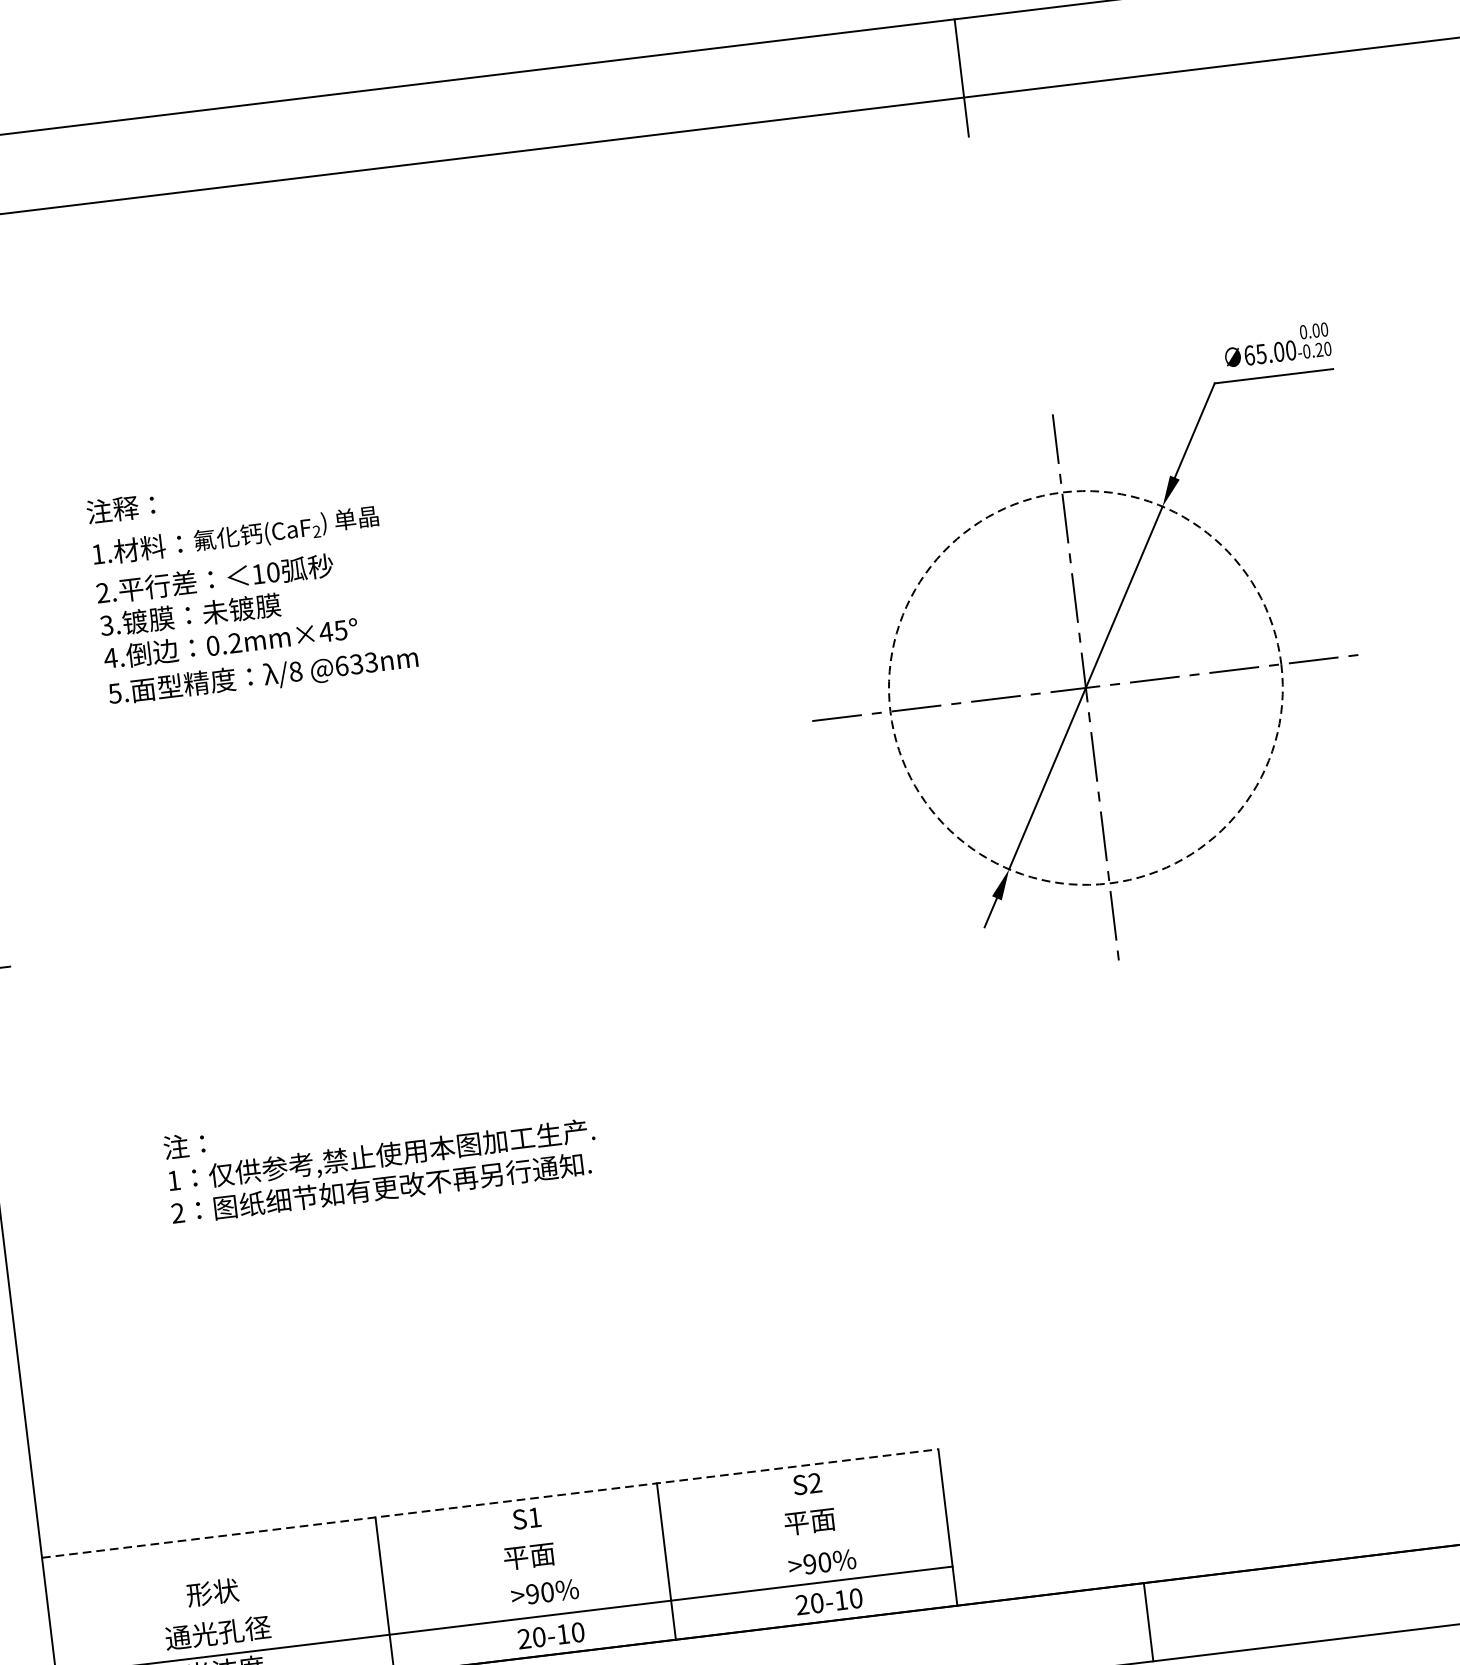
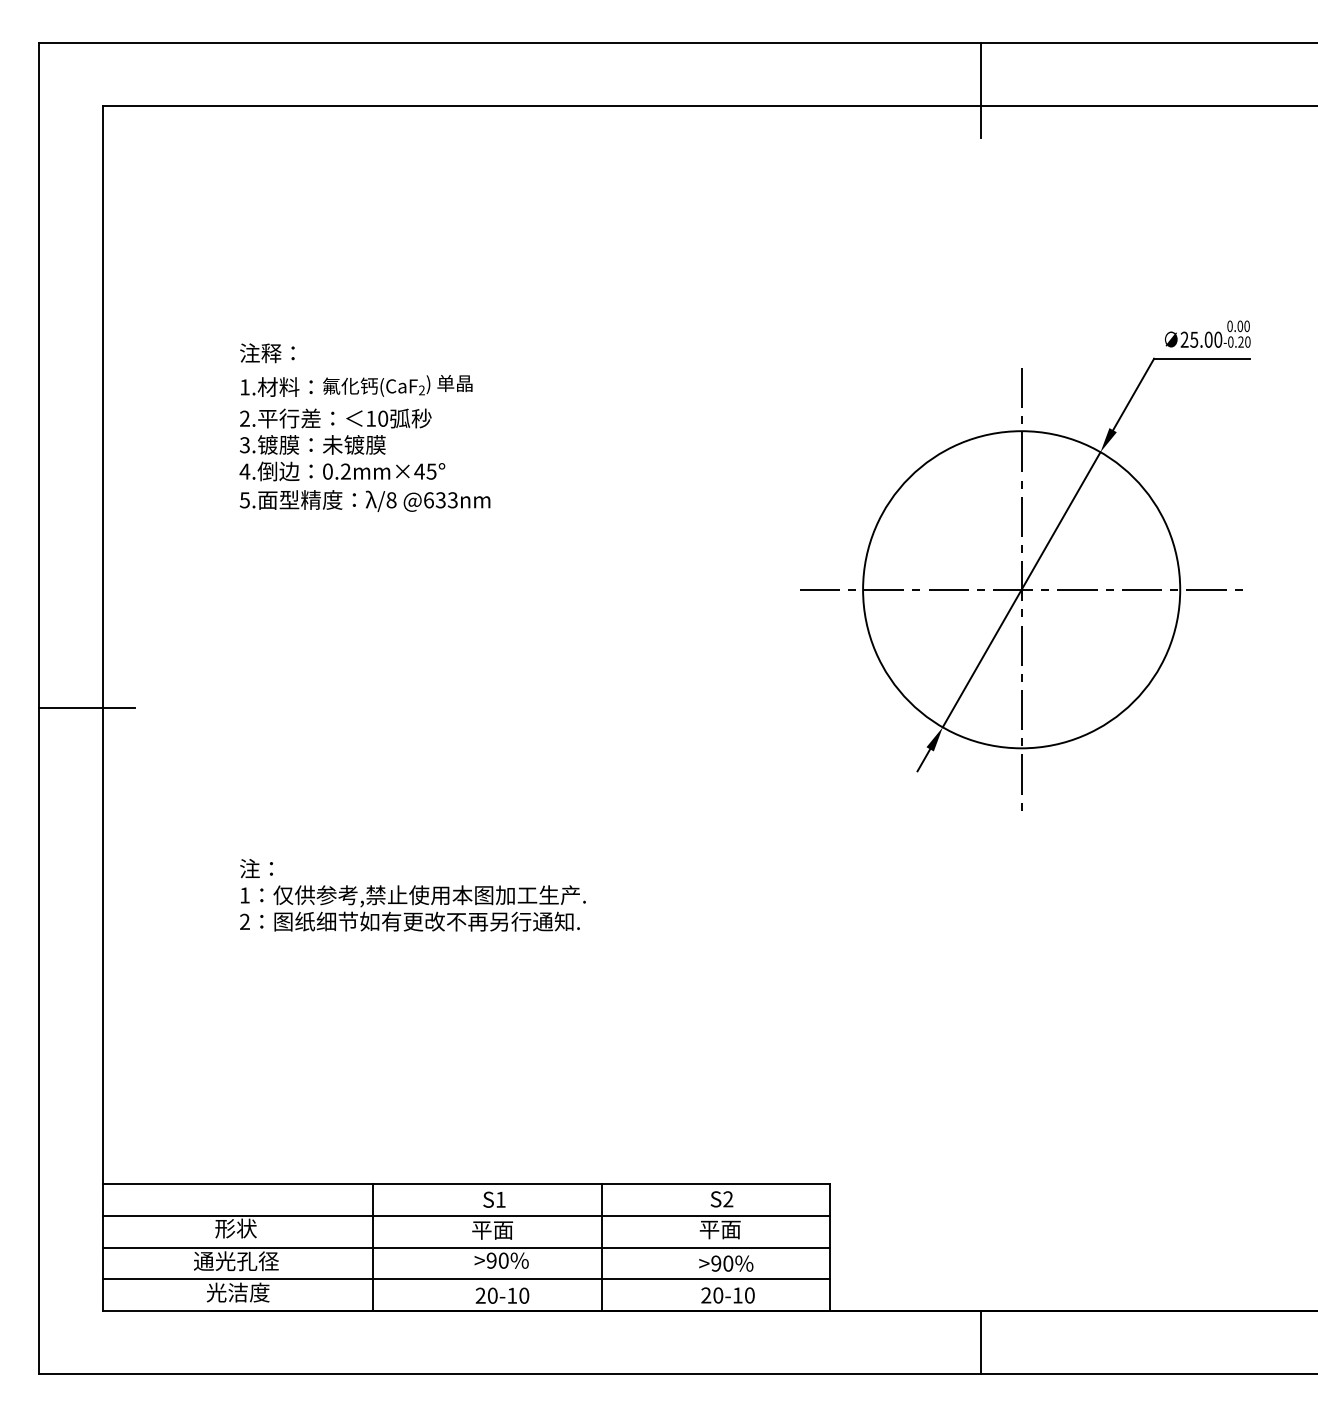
text: (1249, 355) -> (1184, 339), 65.00 -> 25.00
circle: (1085, 687) -> (1021, 589), dashed -> solid
line: (490, 1503) -> (466, 1184), dashed -> solid
line: (494, 1542) -> (466, 1215), added
line: (499, 1581) -> (466, 1247), added

